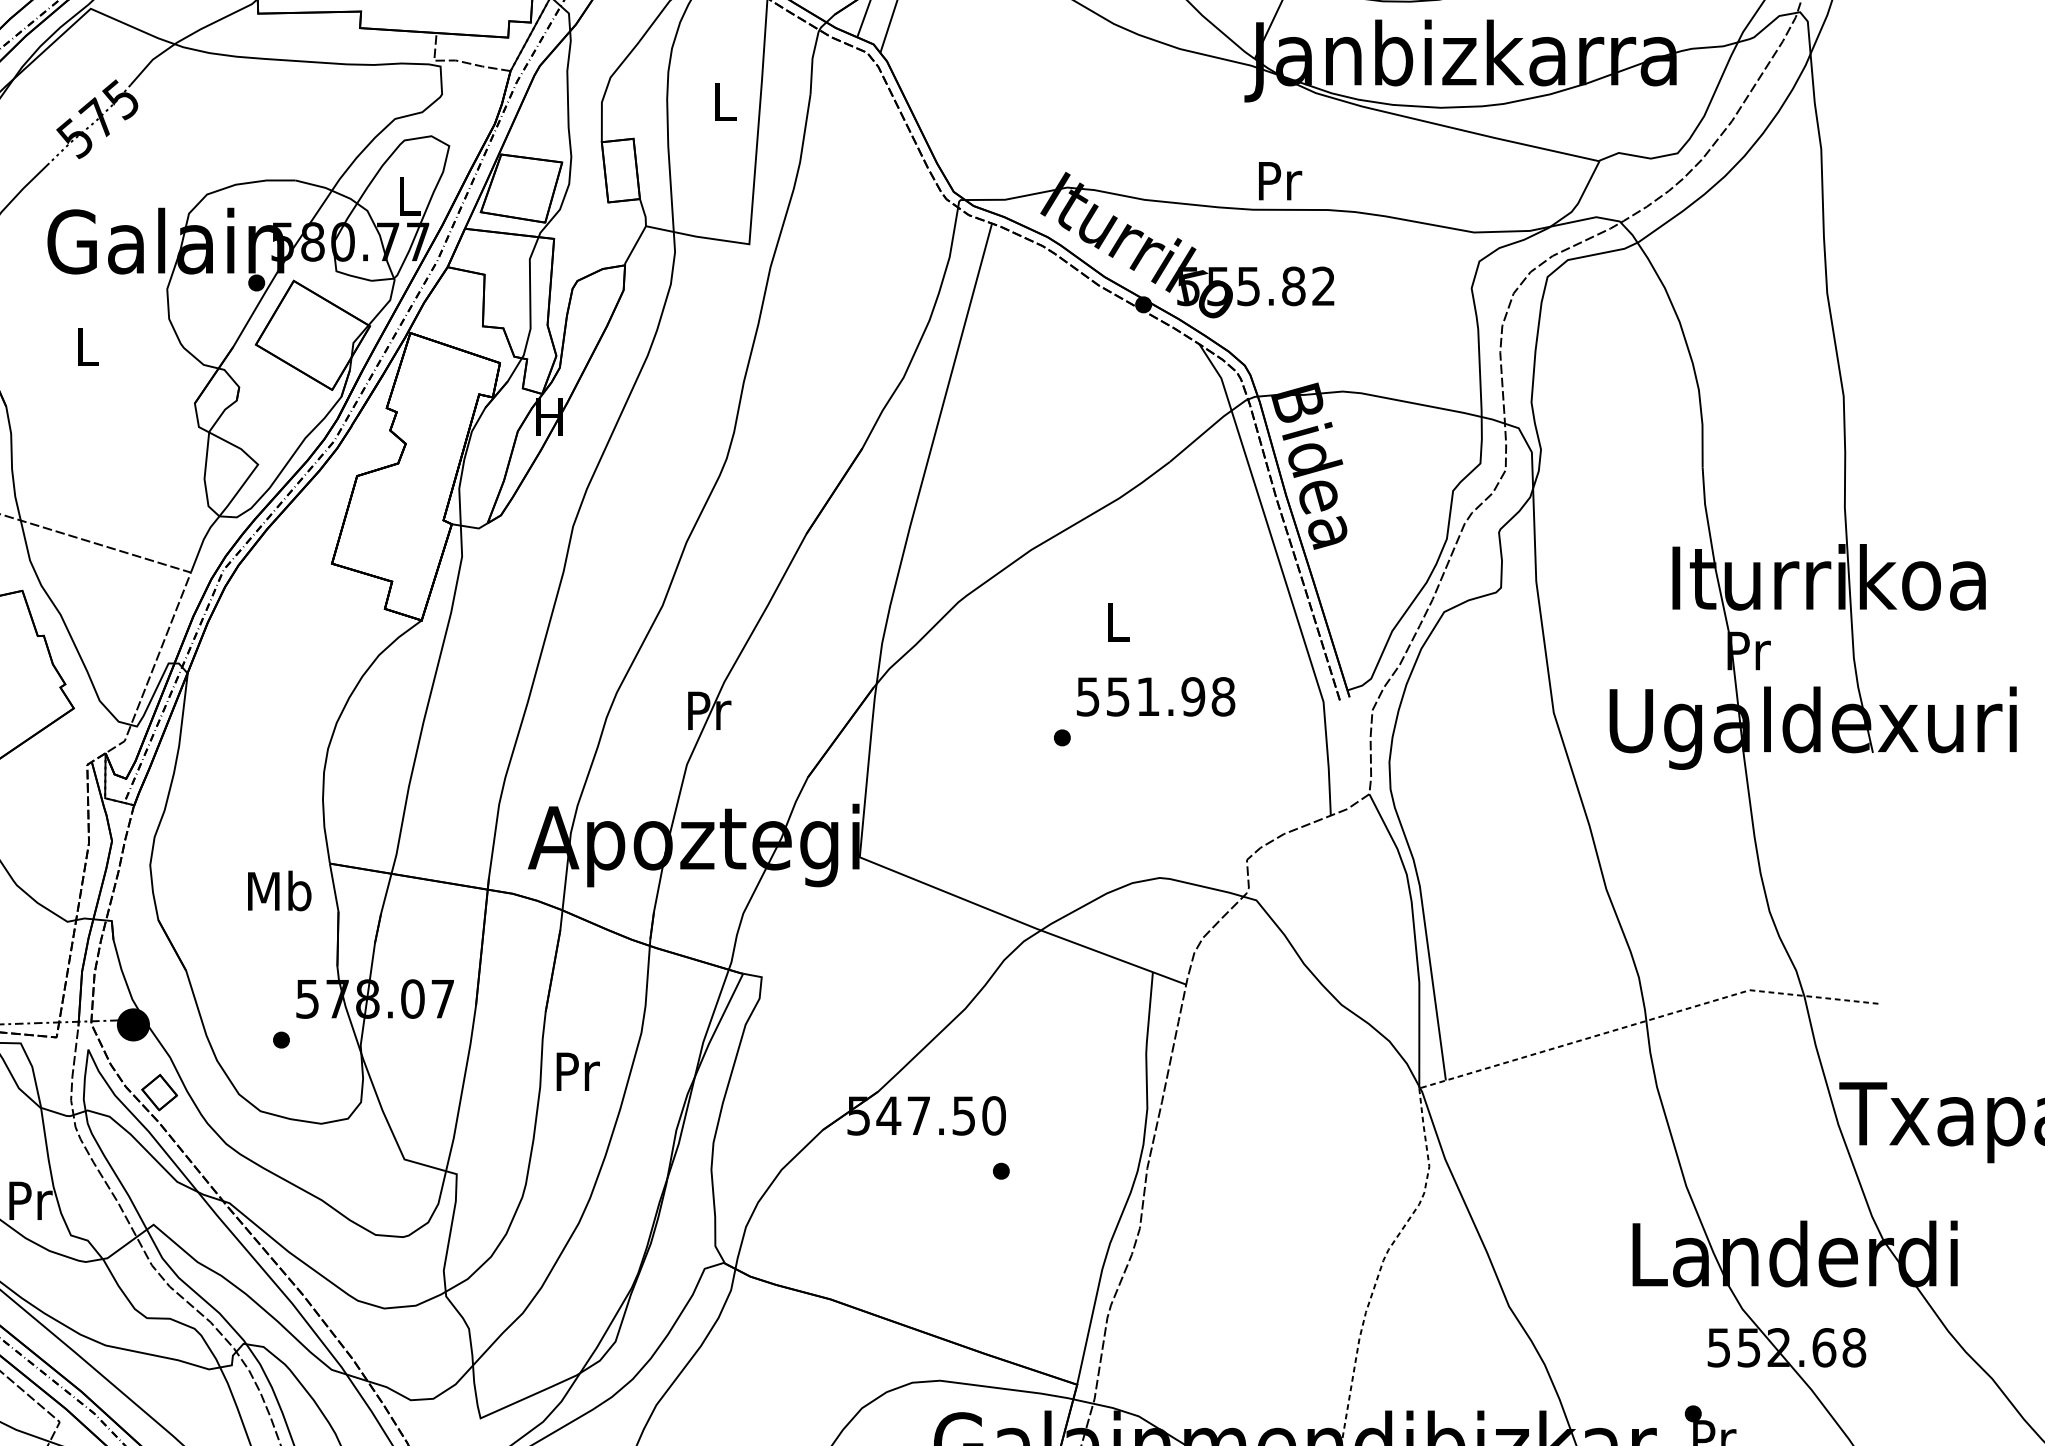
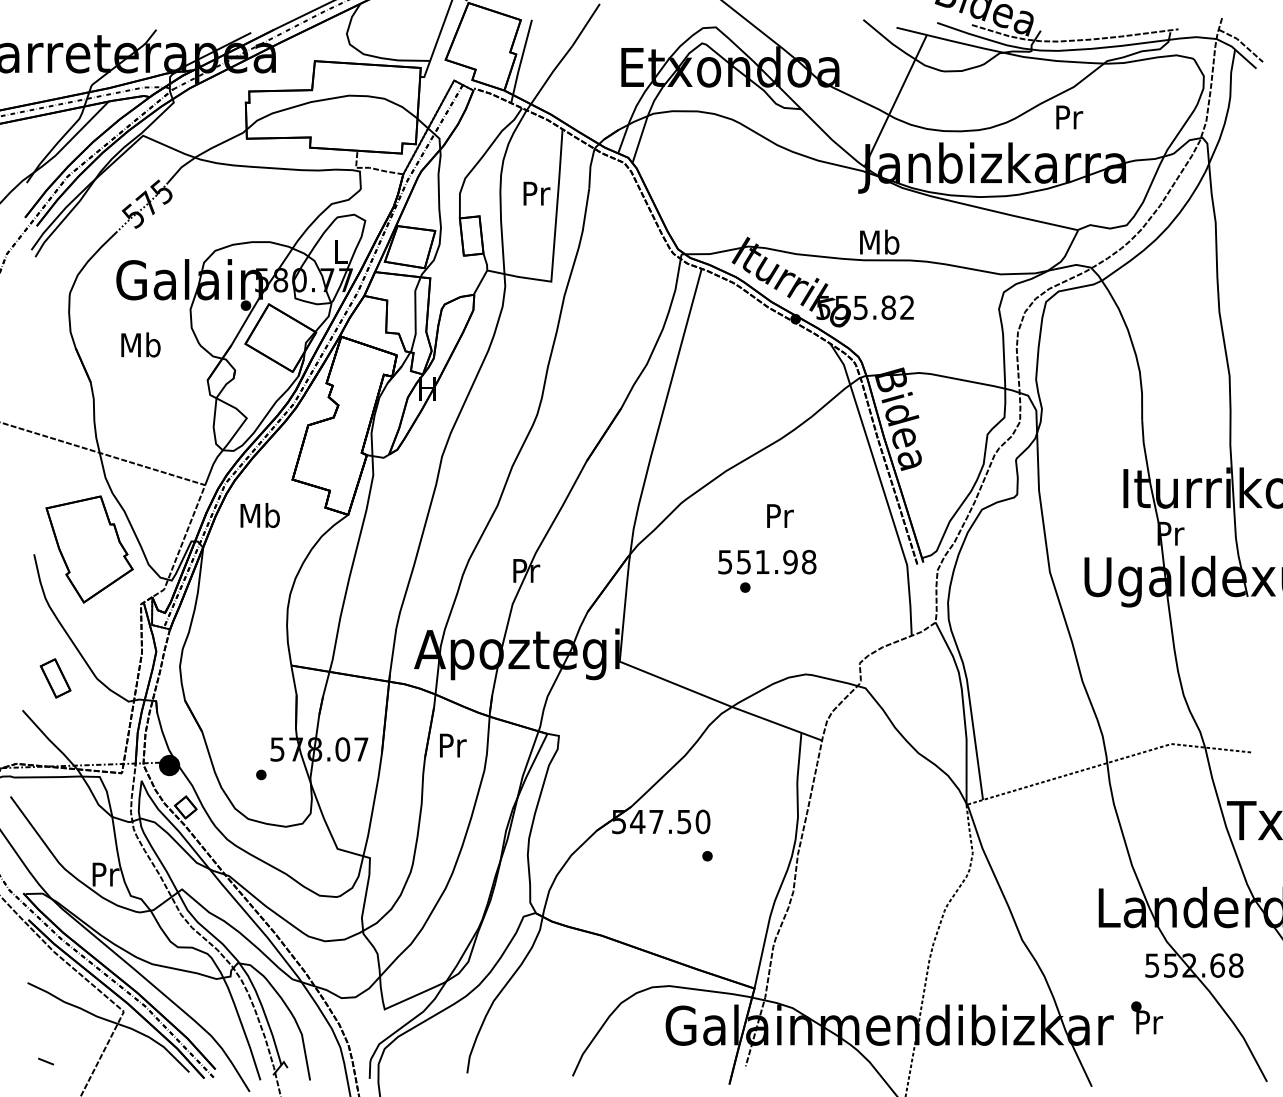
text: (725, 102) -> (536, 193), L -> Pr
text: (1278, 179) -> (879, 241), Pr -> Mb
text: (86, 345) -> (140, 344), L -> Mb
text: (1119, 621) -> (780, 515), L -> Pr
text: (1156, 697) -> (767, 562), moved
text: (278, 890) -> (259, 515), moved
text: (578, 1071) -> (453, 745), moved

